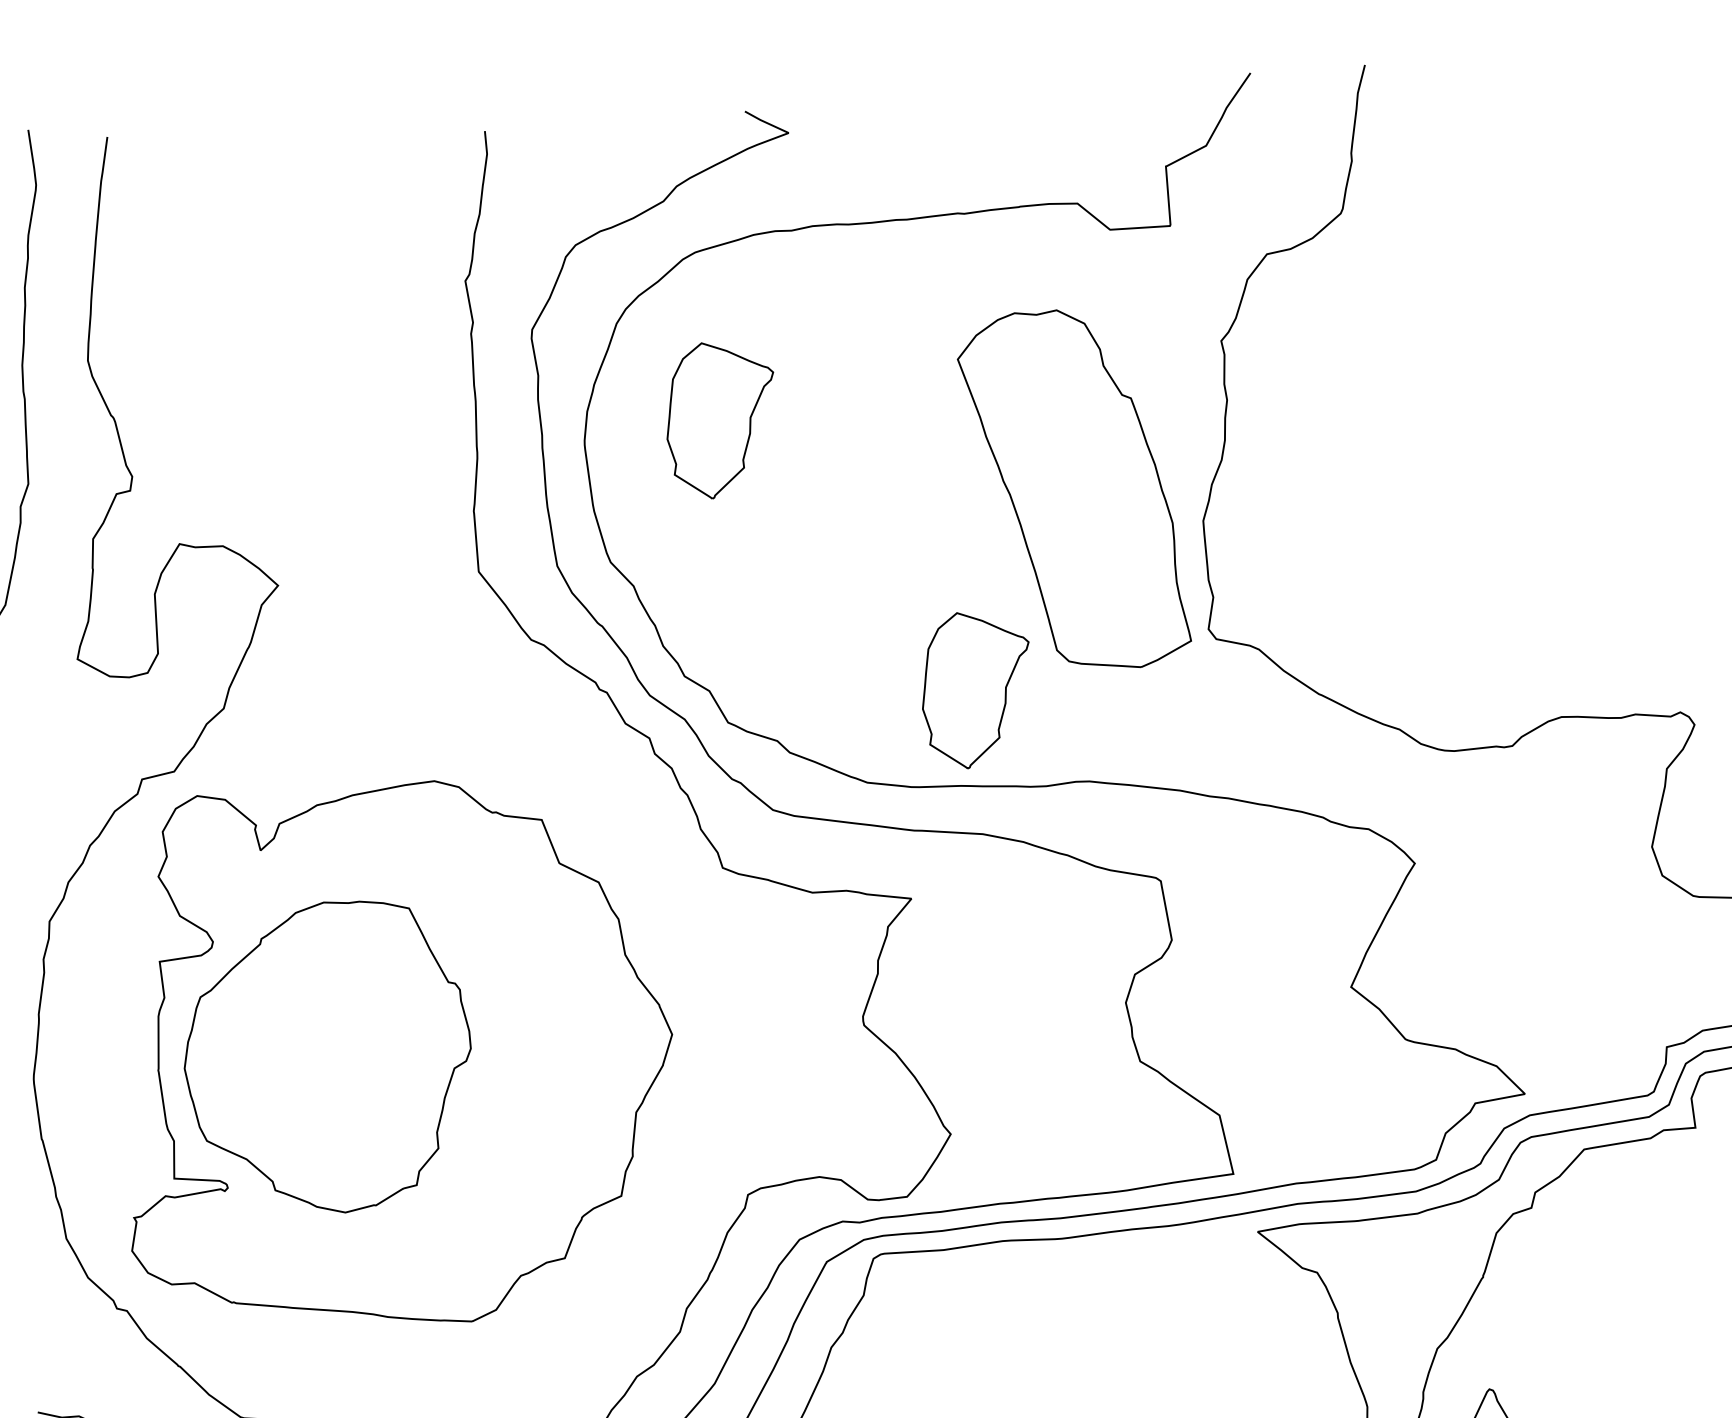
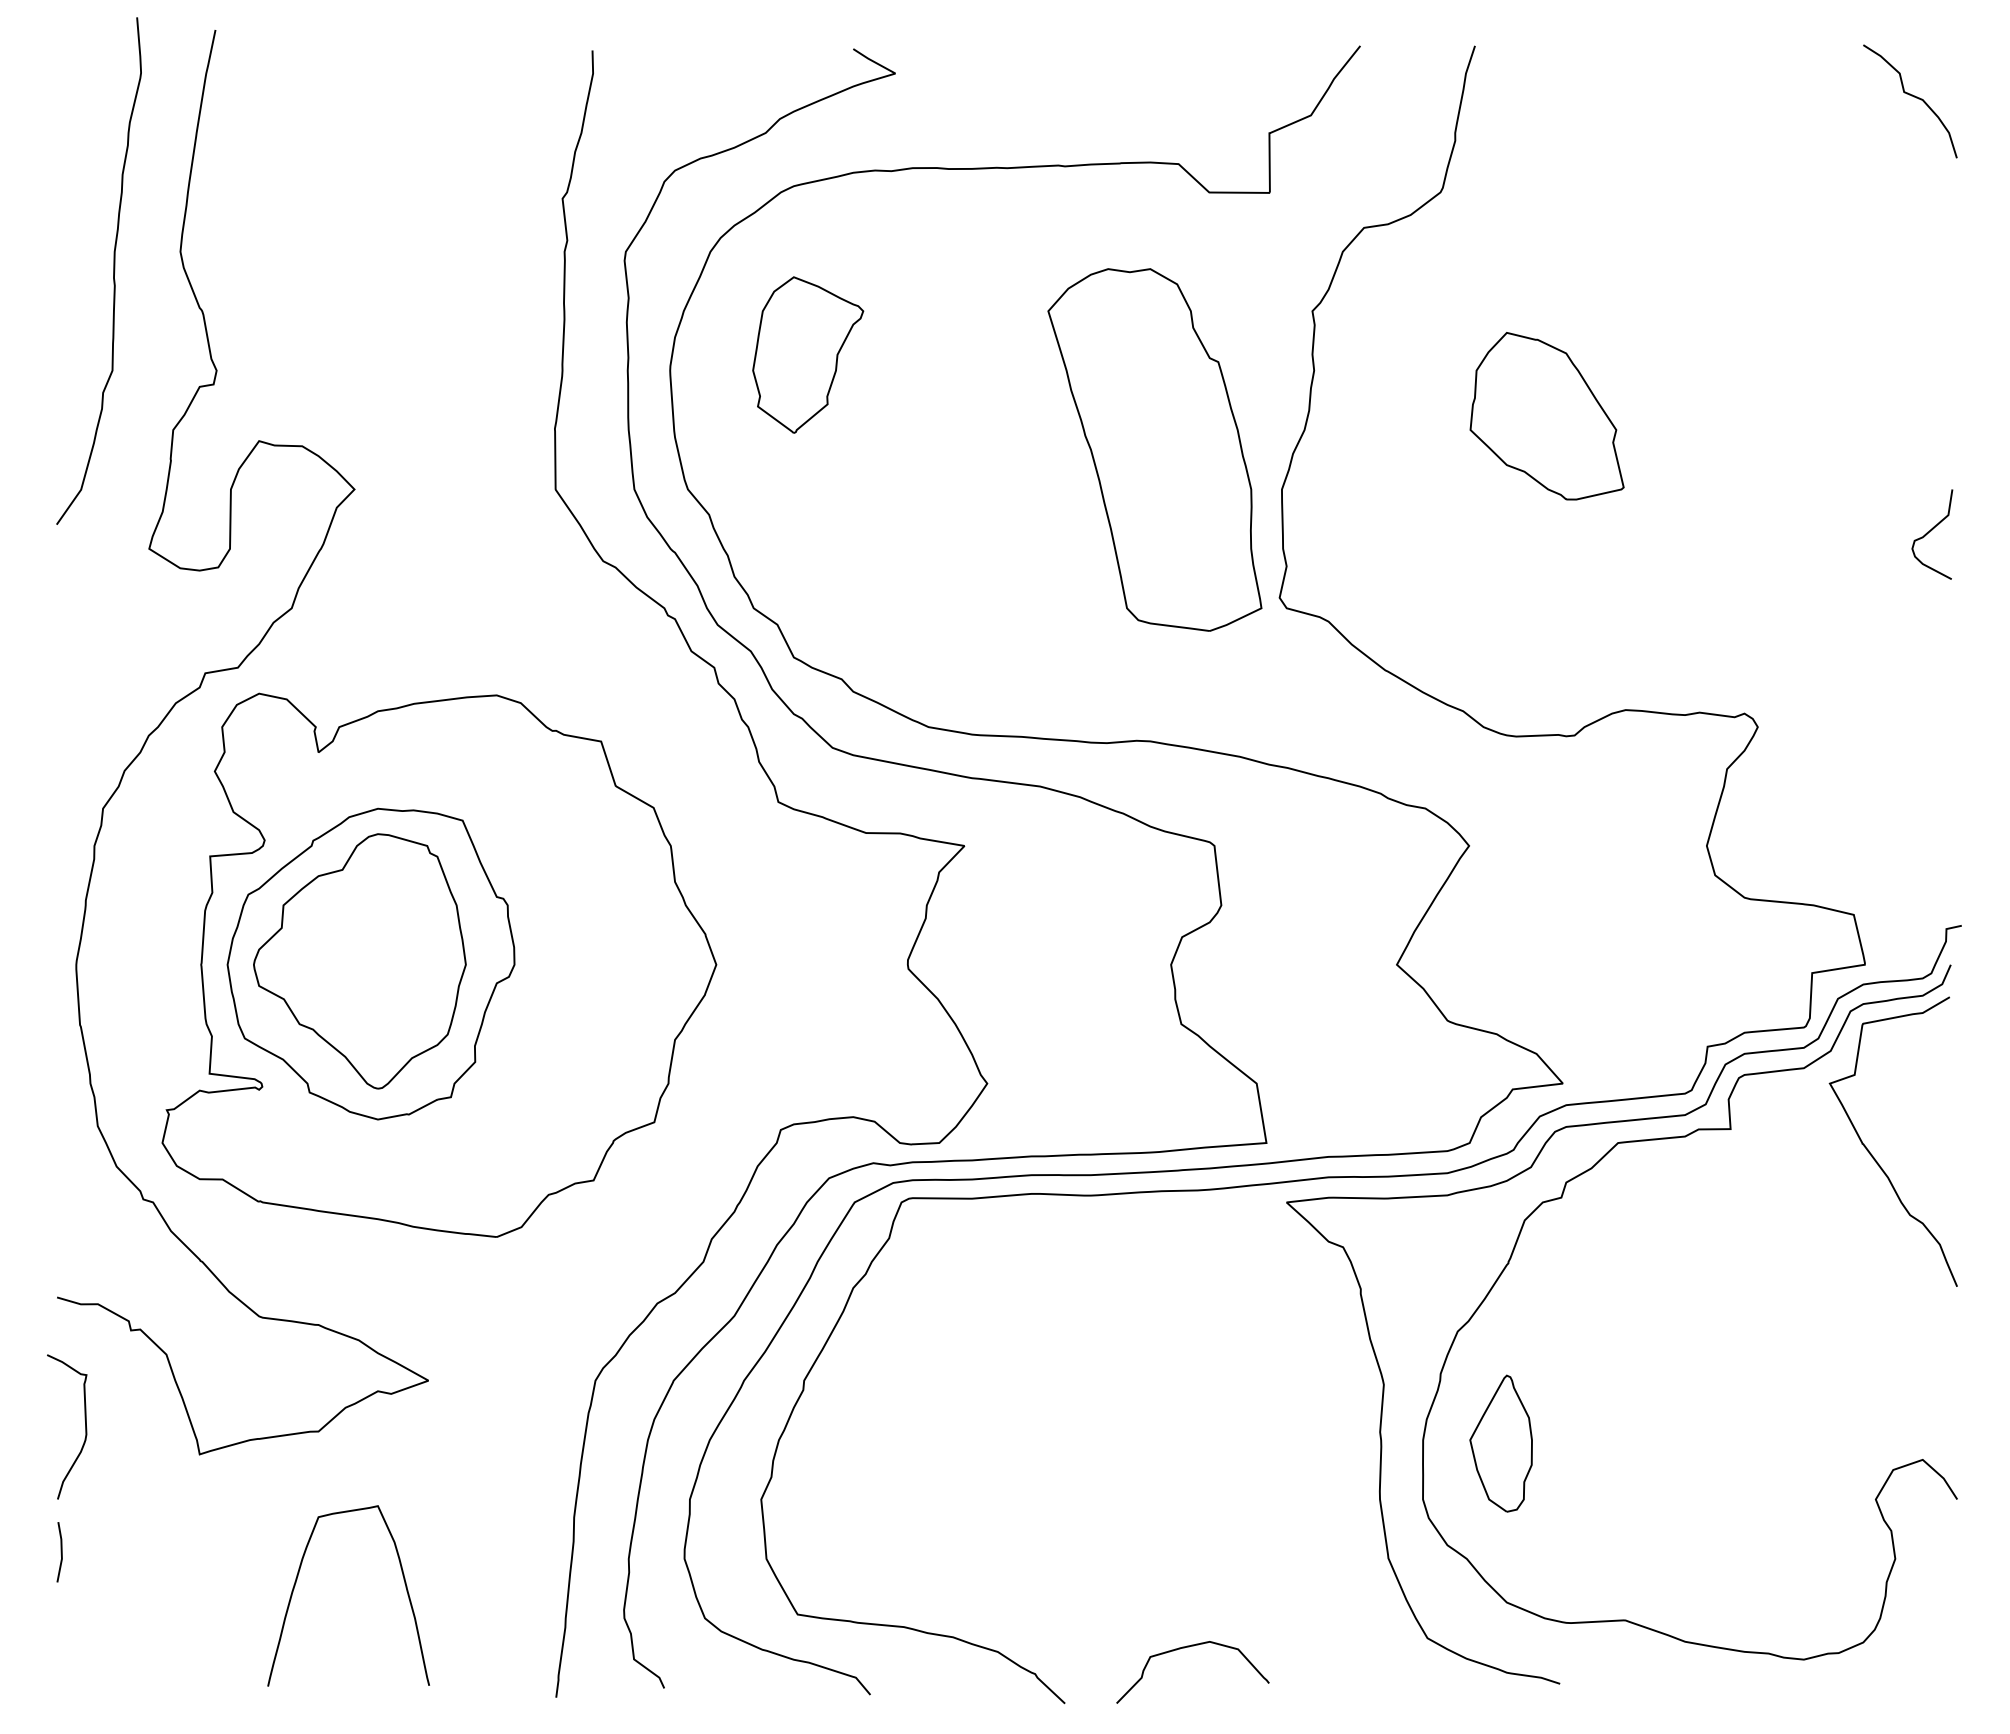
part: (1462, 429) -> (1546, 416), added
part: (977, 689) -> (1044, 641), removed
part: (316, 1056) -> (359, 961), added

